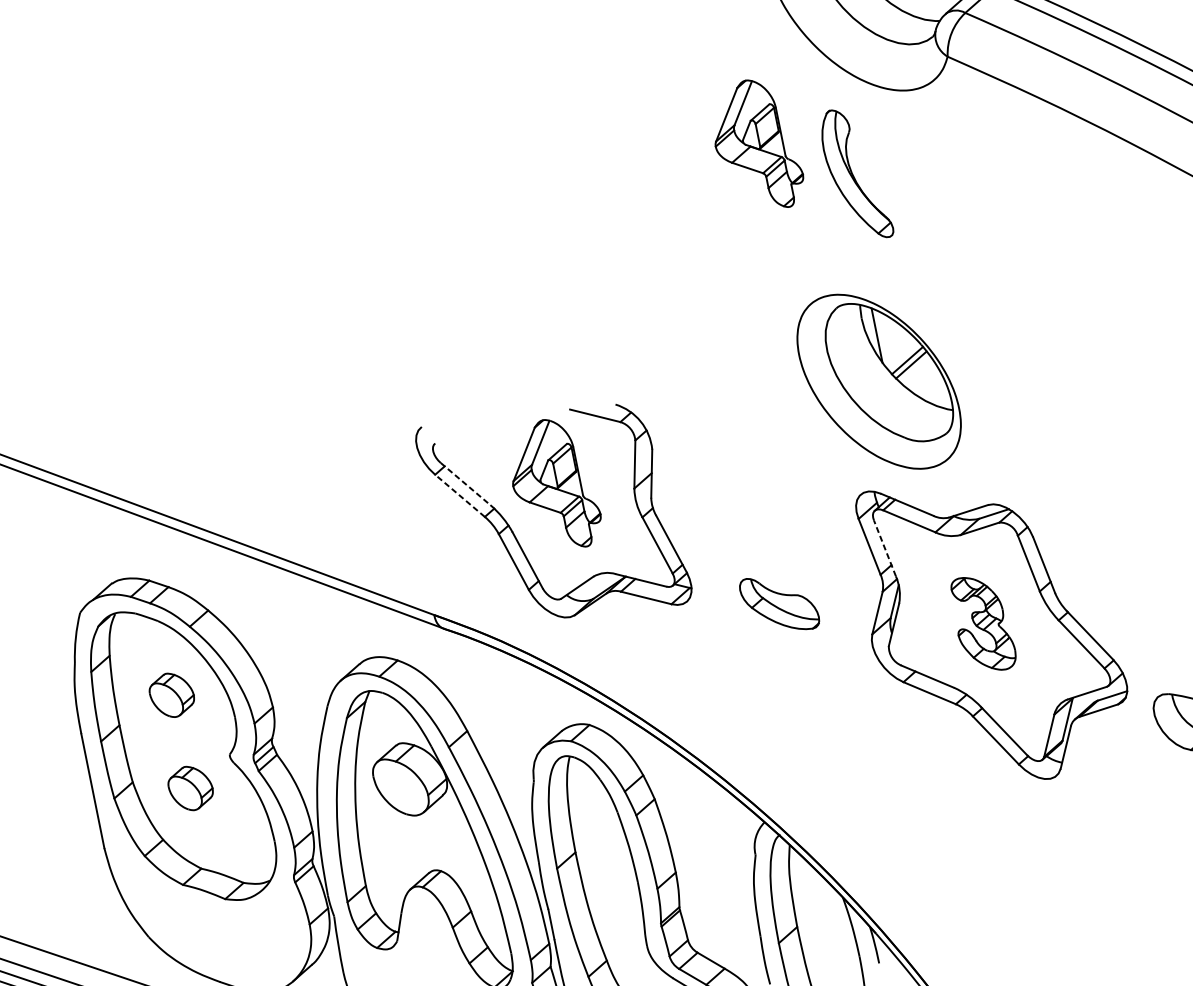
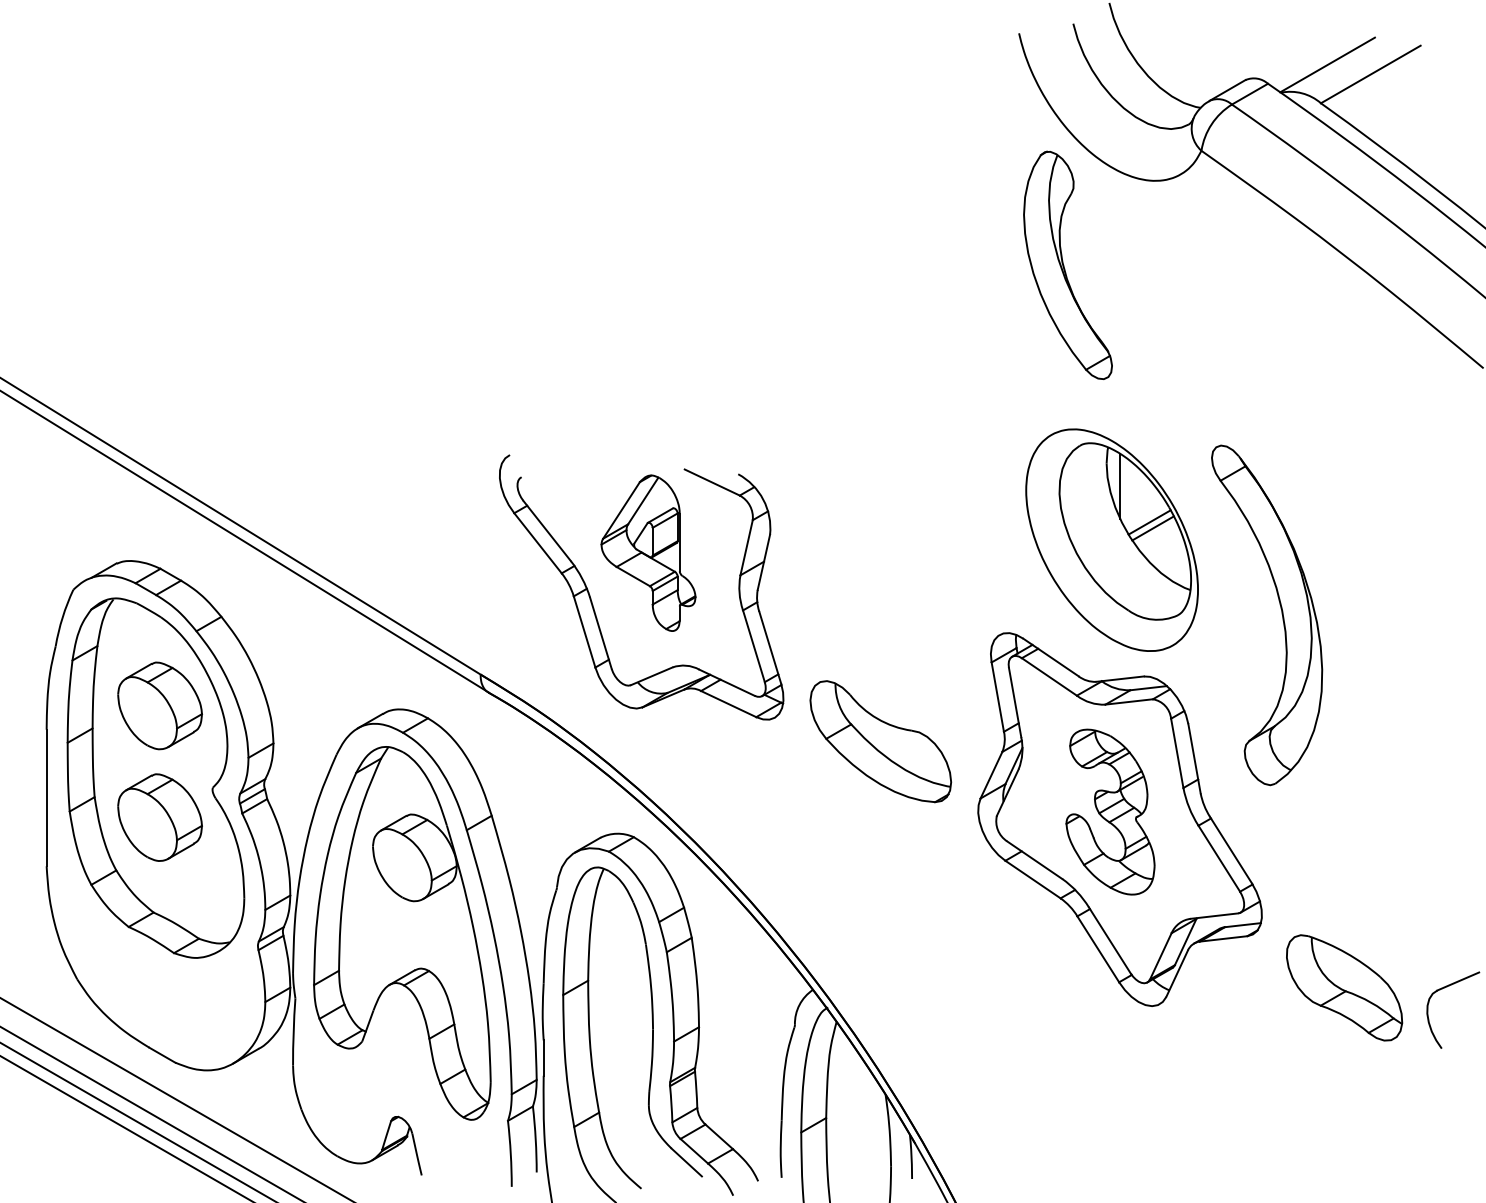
part: (756, 145) -> (960, 208), removed
part: (854, 174) -> (1067, 264), size x1.43
part: (878, 381) -> (1111, 539), moved
part: (1092, 430) -> (1281, 614), added
line: (465, 484) -> (547, 531), dashed -> solid
line: (459, 495) -> (537, 542), dashed -> solid
line: (885, 548) -> (1015, 702), dashed -> solid
part: (779, 603) -> (880, 741), size x1.67
part: (982, 623) -> (1110, 811), size x1.43
part: (171, 694) -> (159, 705), size x1.67
part: (190, 788) -> (159, 817), size x1.67

